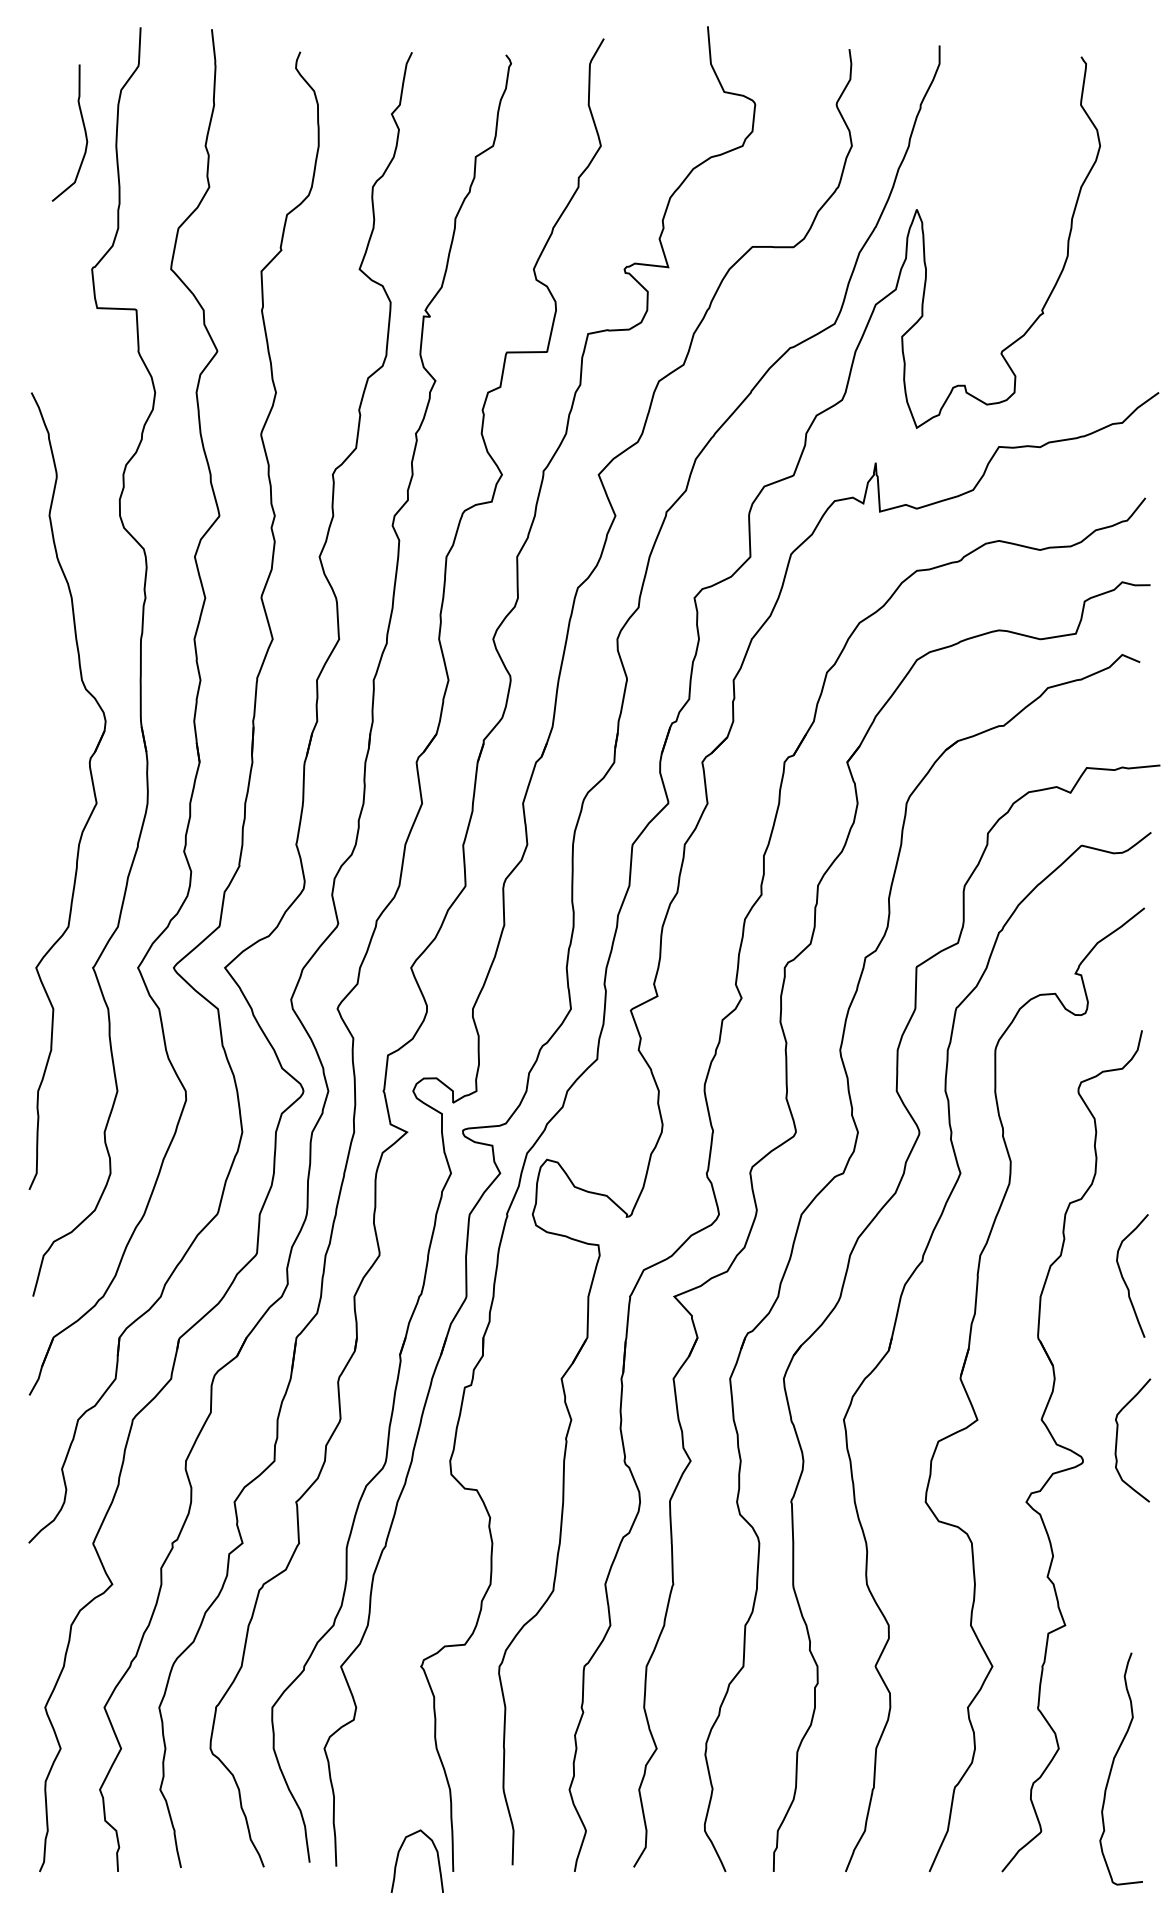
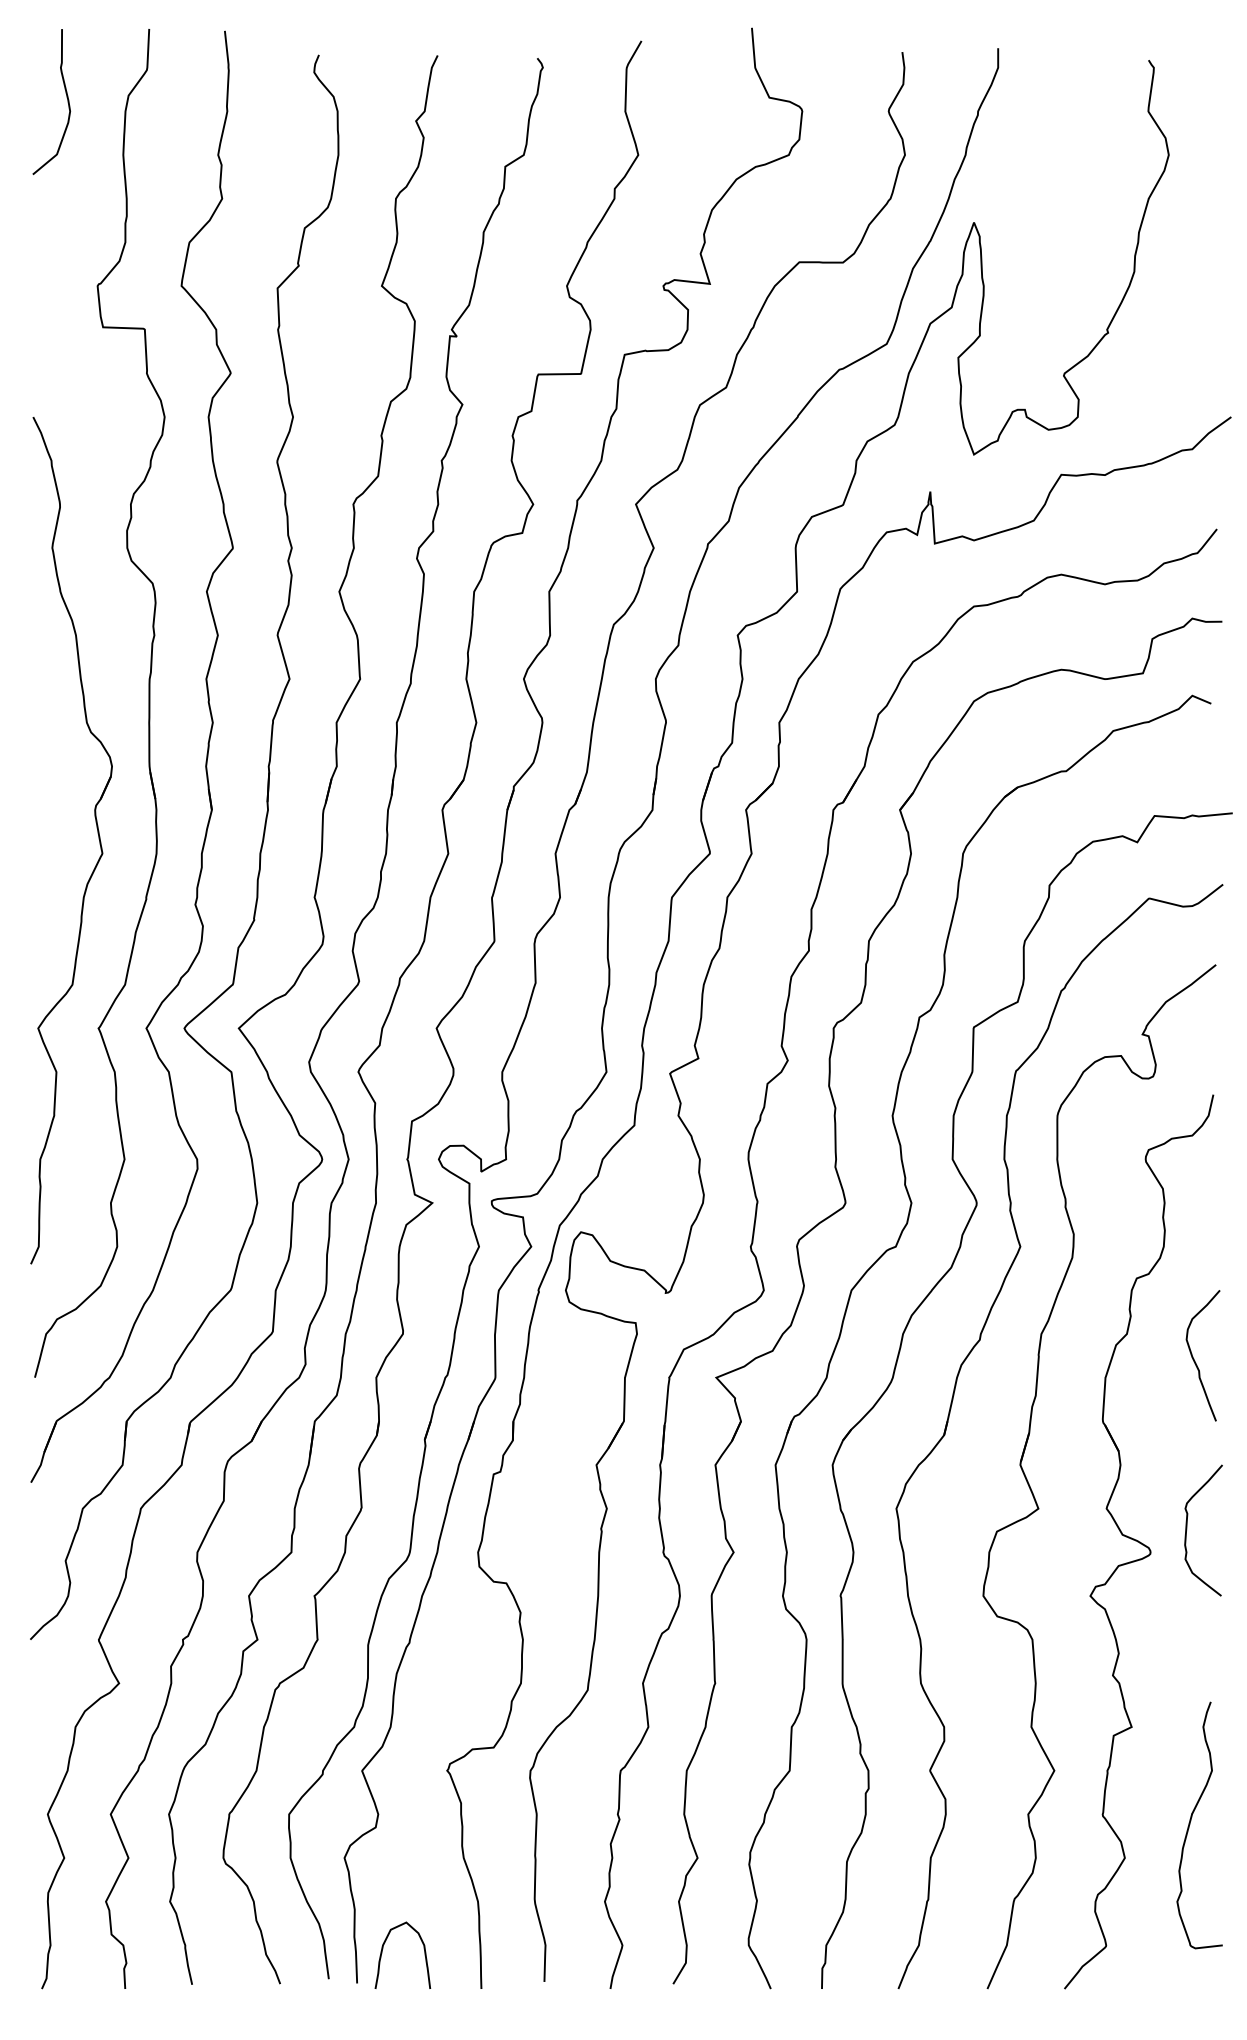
curve: (83, 128) -> (66, 97), moved
curve: (1113, 1765) -> (1191, 1821), moved
curve: (398, 1858) -> (382, 1952), moved

